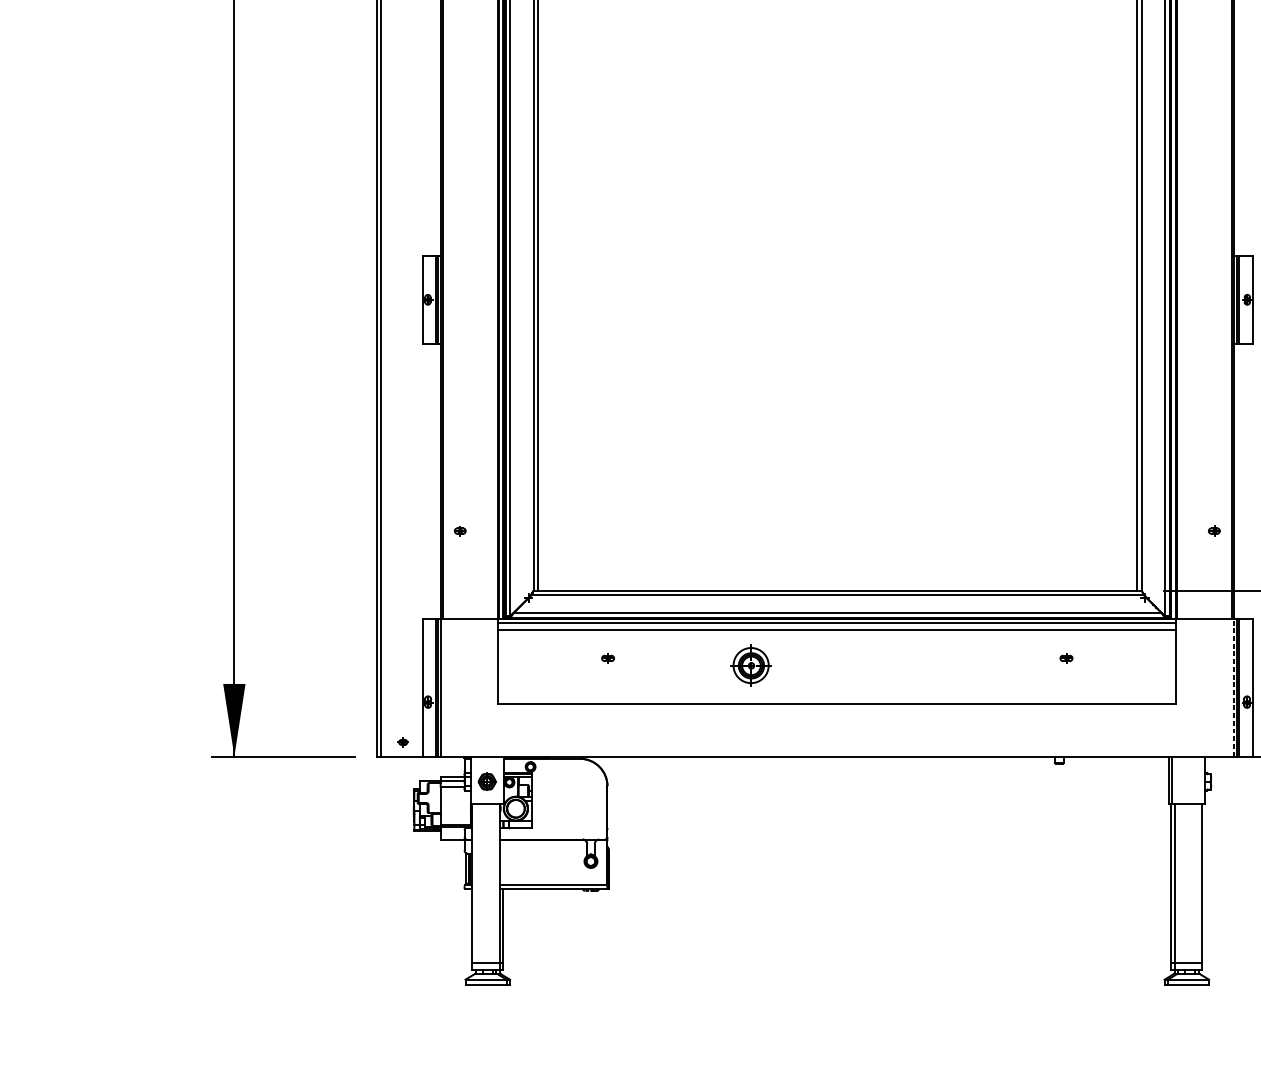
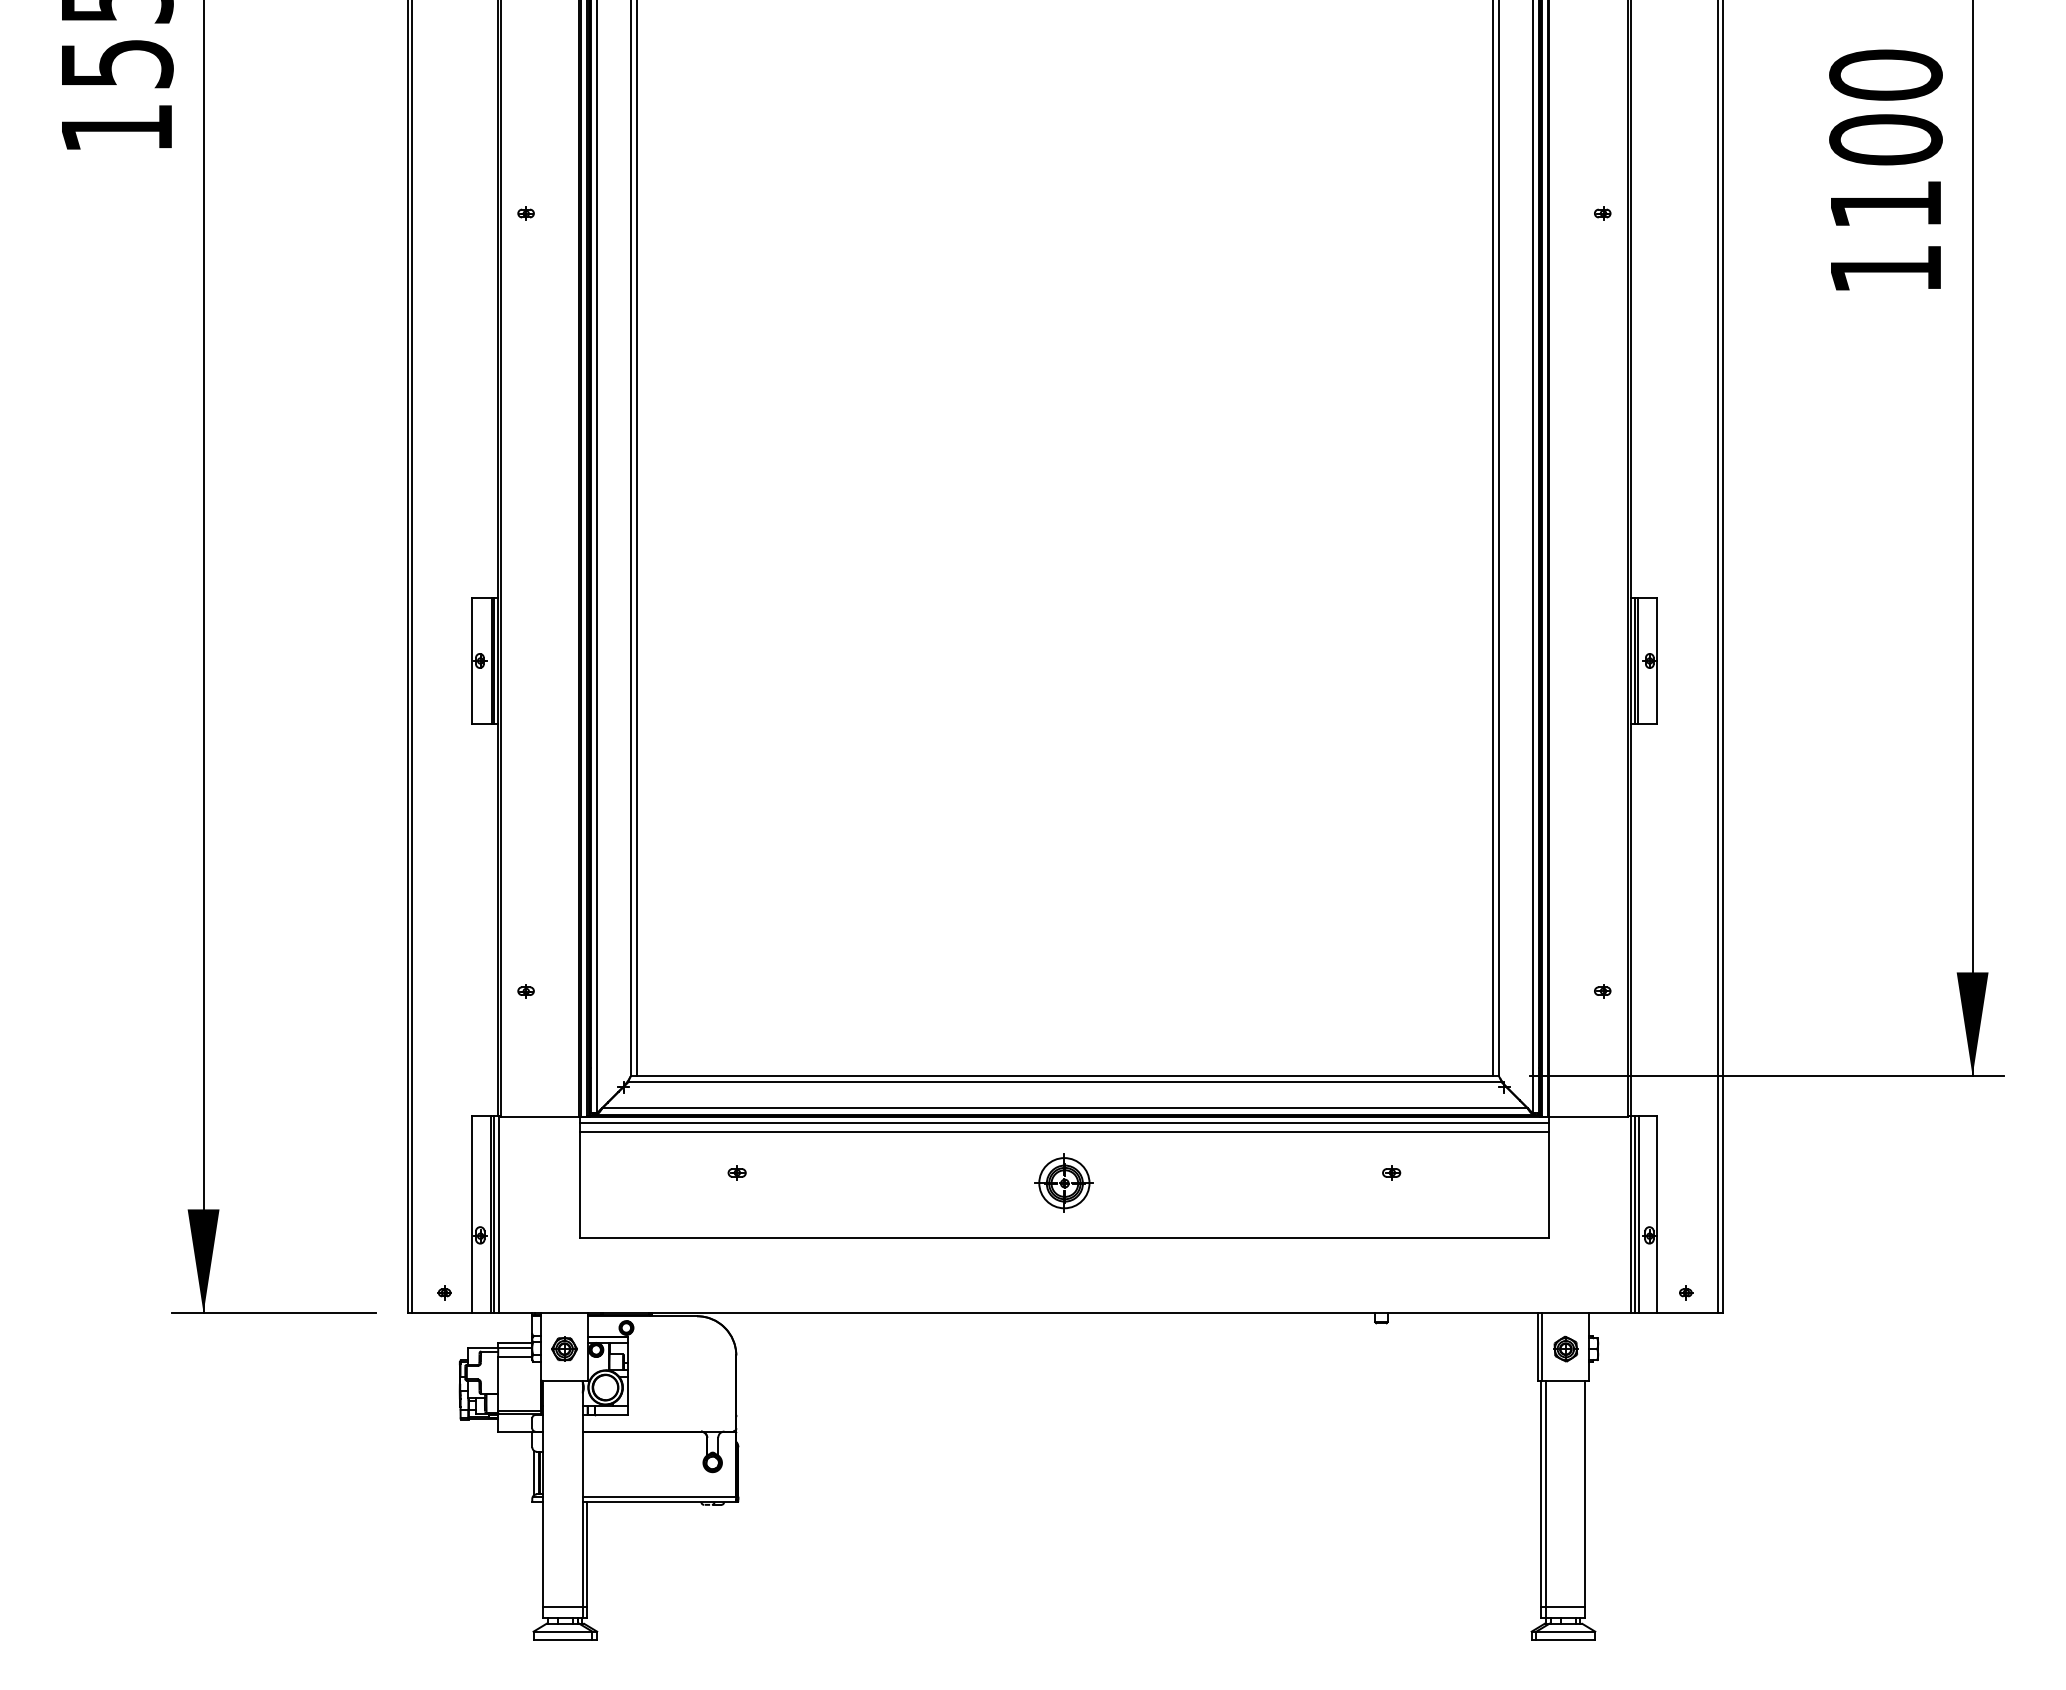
part: (750, 665) -> (1063, 1182), moved
line: (1233, 687) -> (1630, 1214), dashed -> solid
part: (1188, 781) -> (1565, 1348), added

